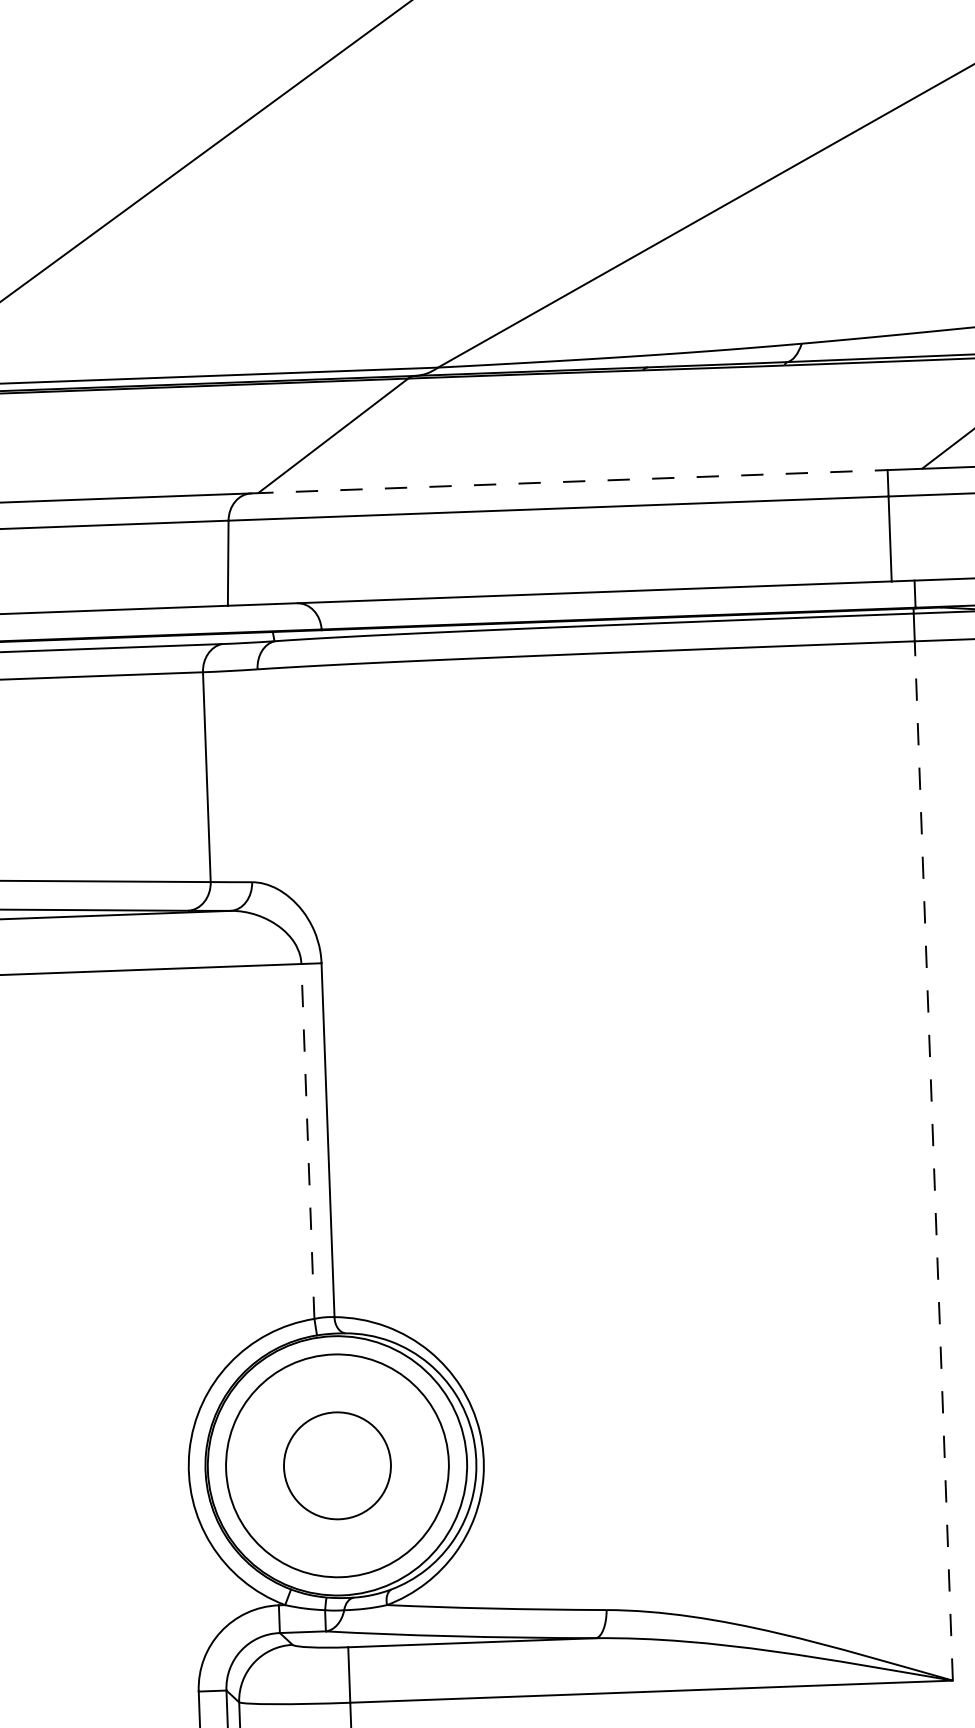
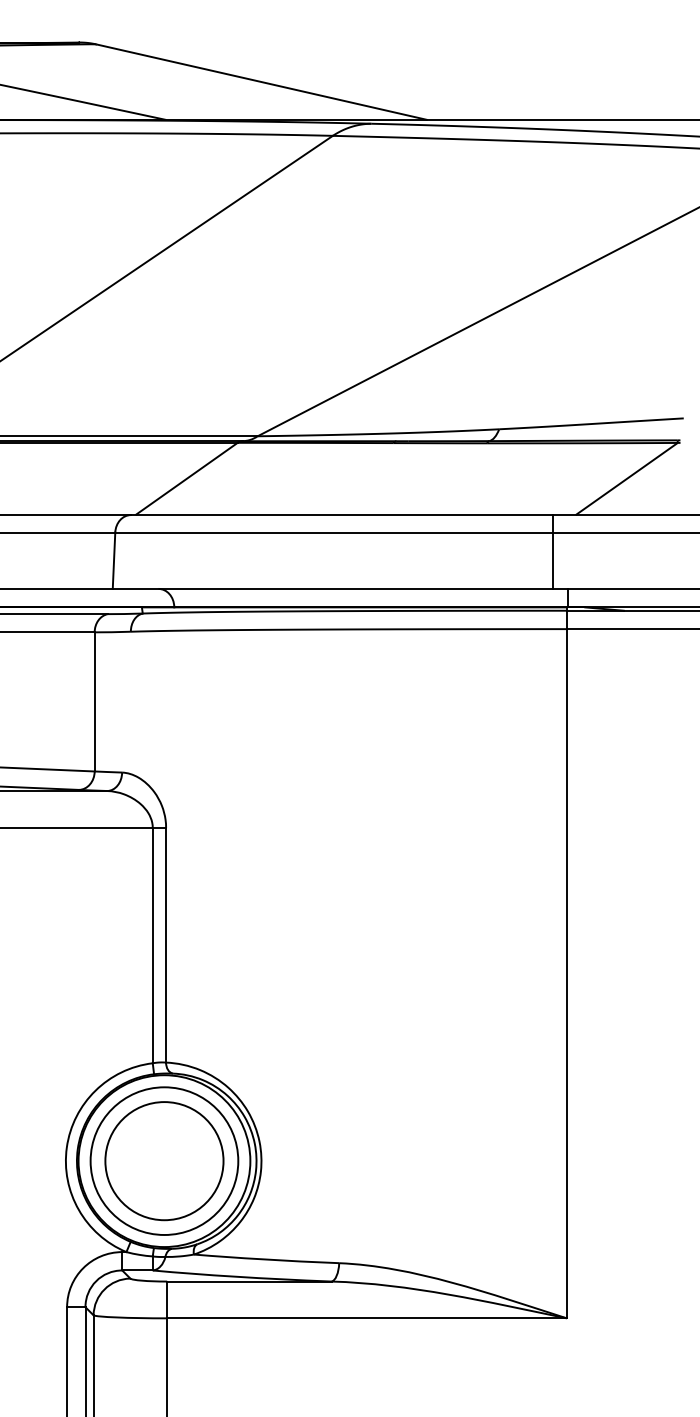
line: (568, 482) -> (341, 515), dashed -> solid
line: (307, 1141) -> (152, 945), dashed -> solid
line: (933, 1160) -> (566, 973), dashed -> solid
circle: (337, 1466) -> (164, 1161), size x1.67

